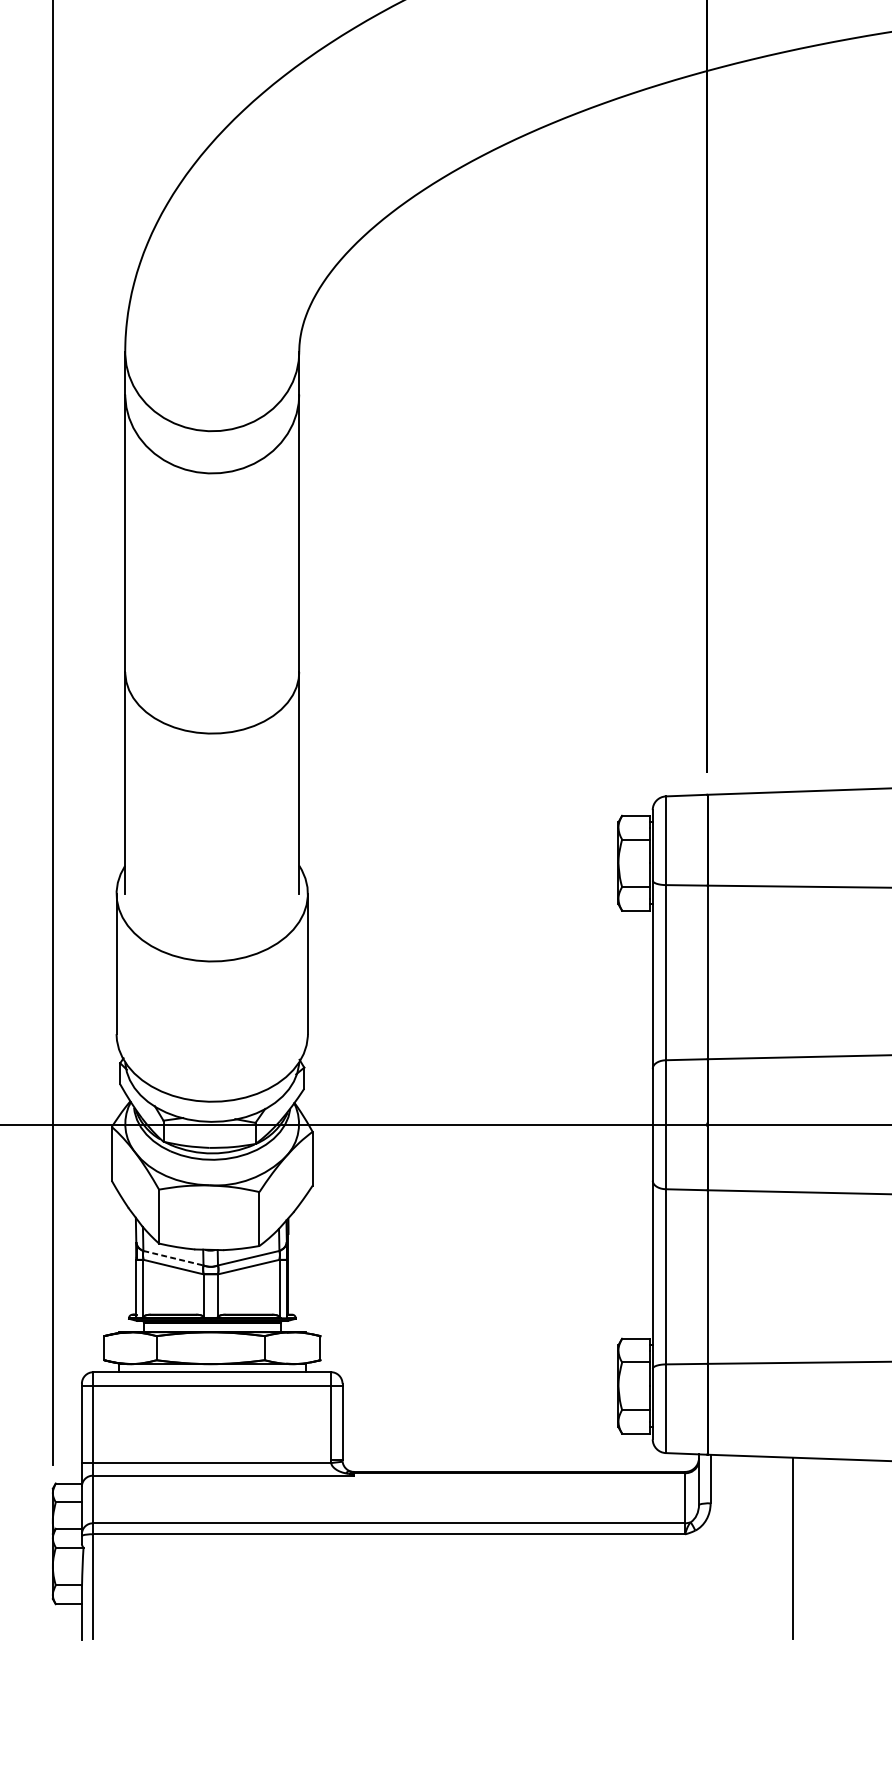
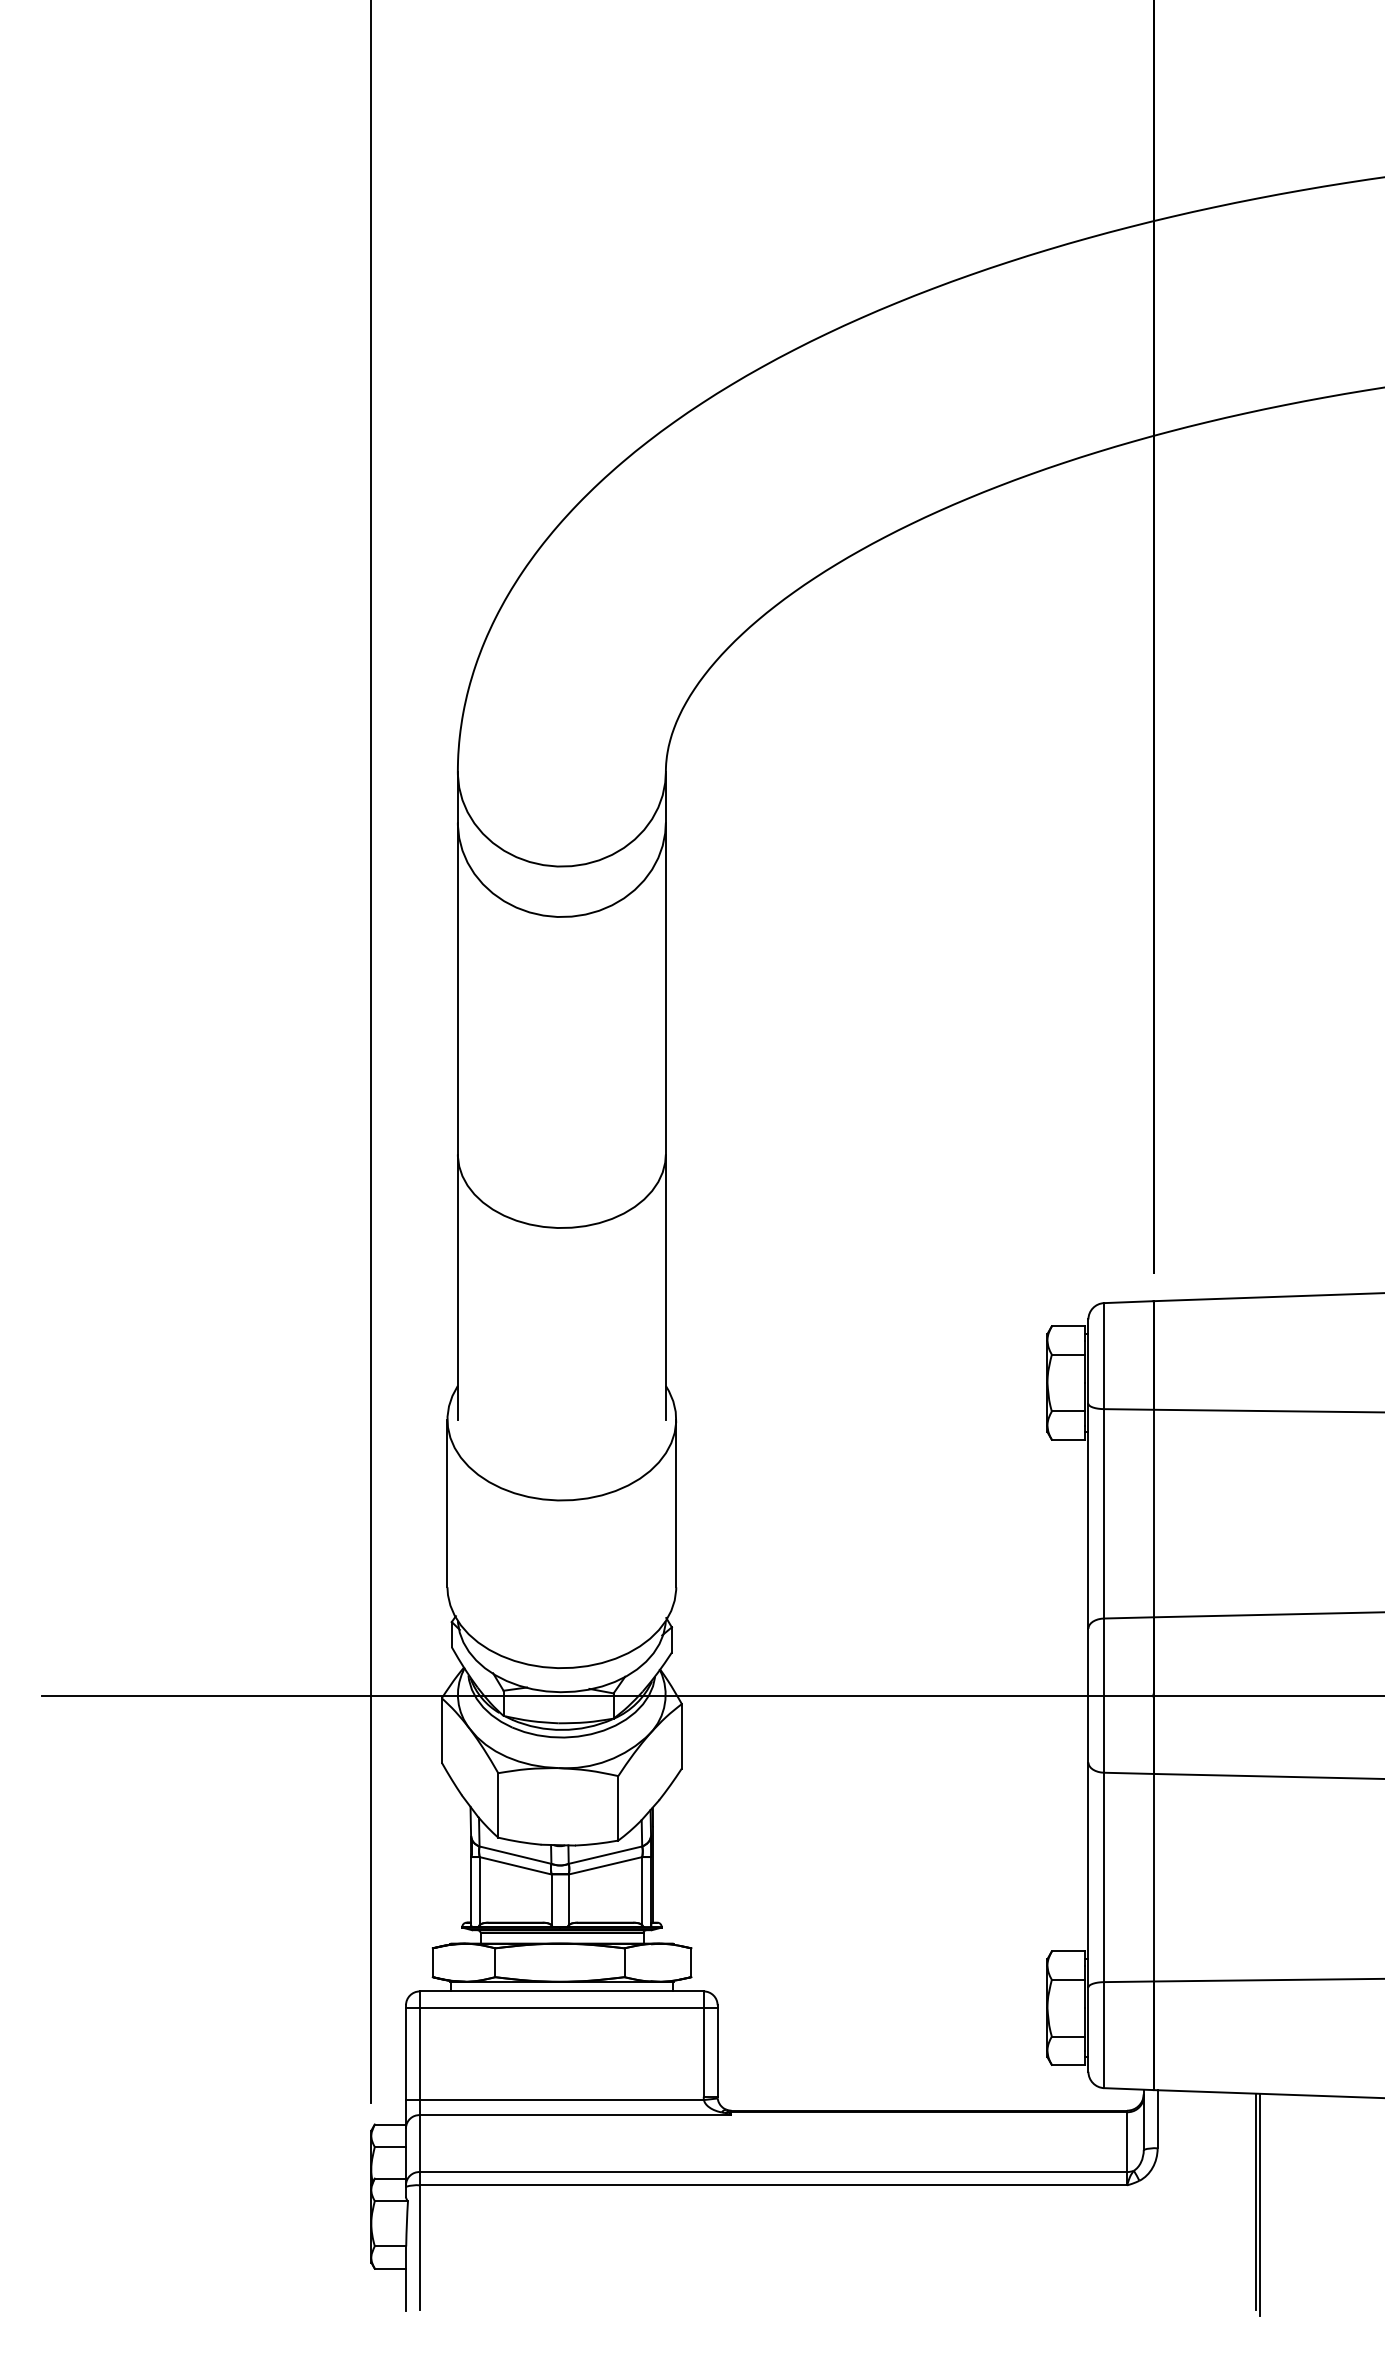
line: (173, 1258) -> (515, 1855), dashed -> solid
line: (796, 1550) -> (1260, 2204), added

